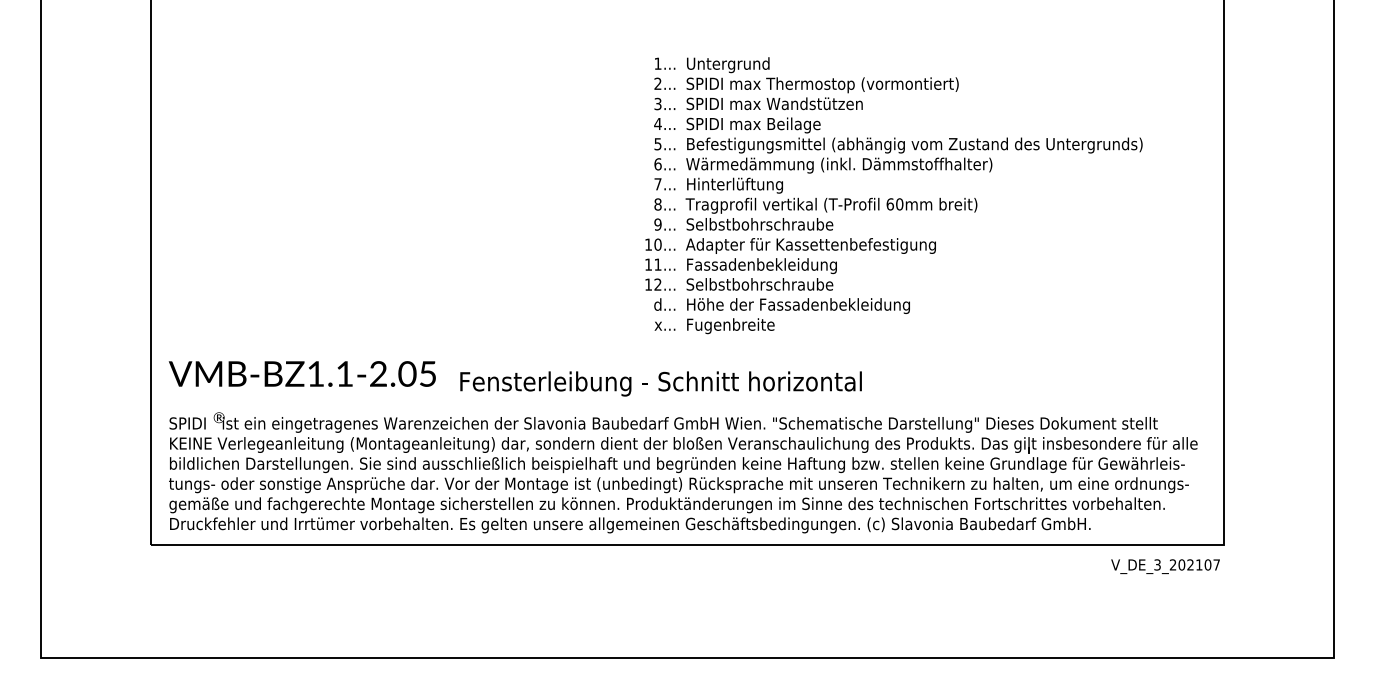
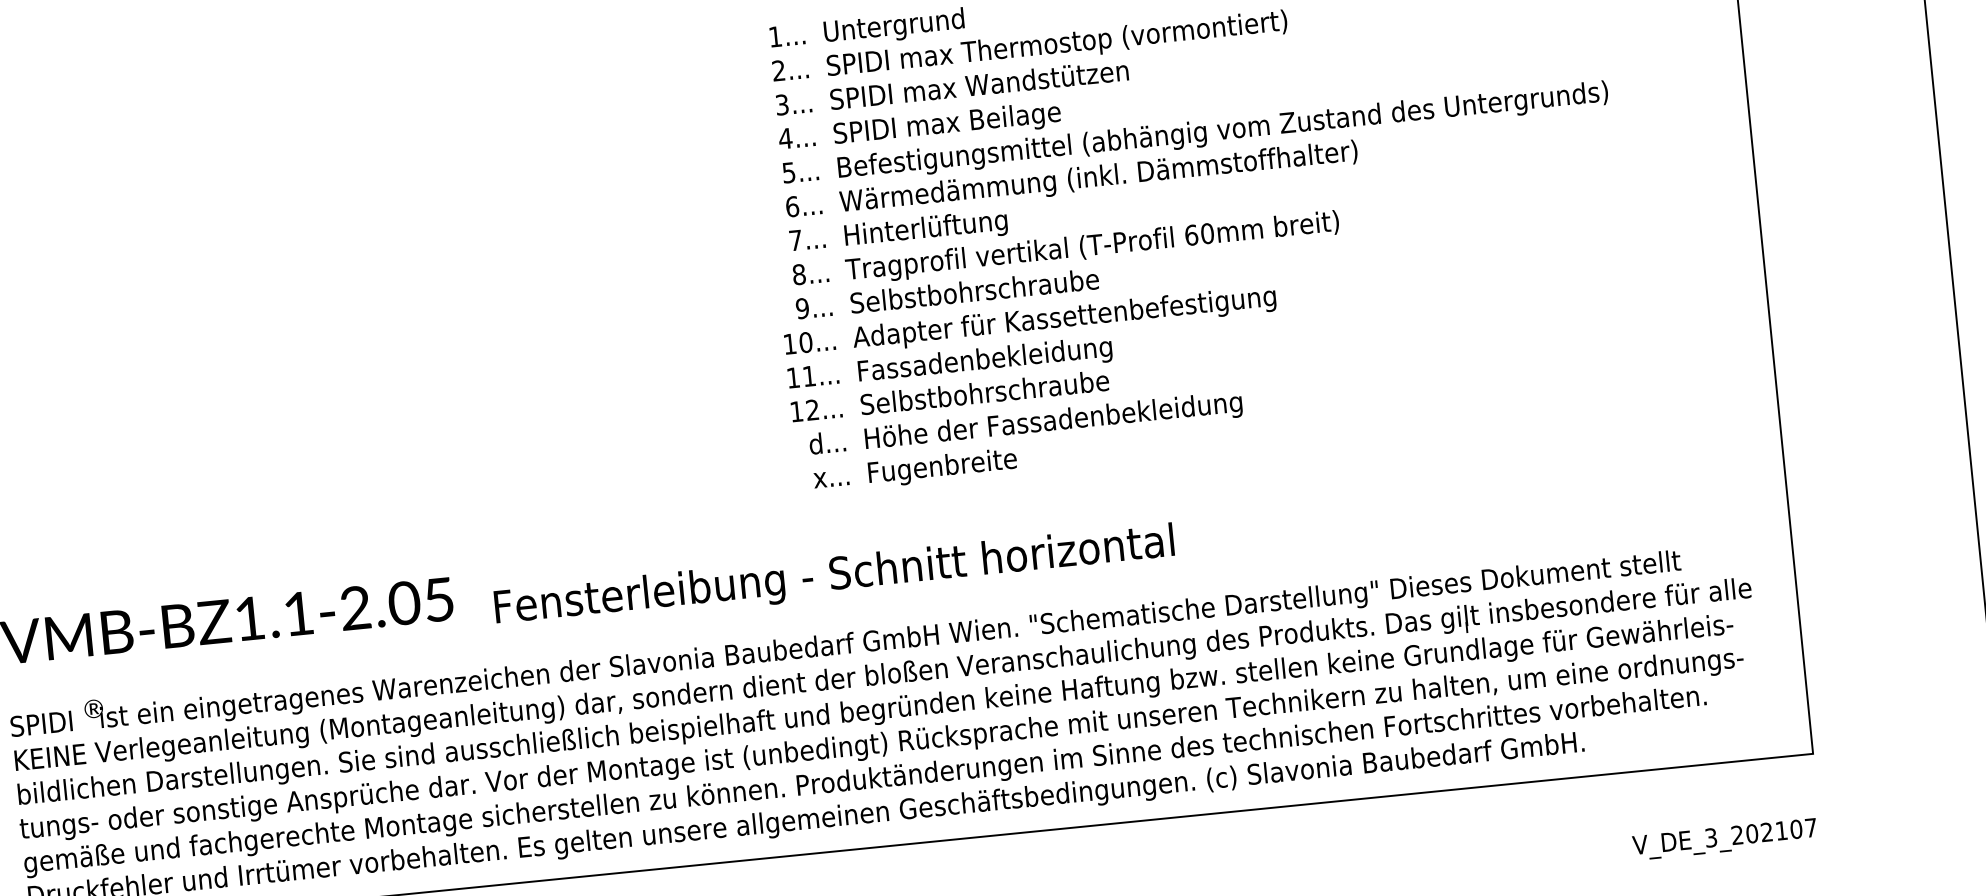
text: (1165, 566) -> (1724, 839), moved

